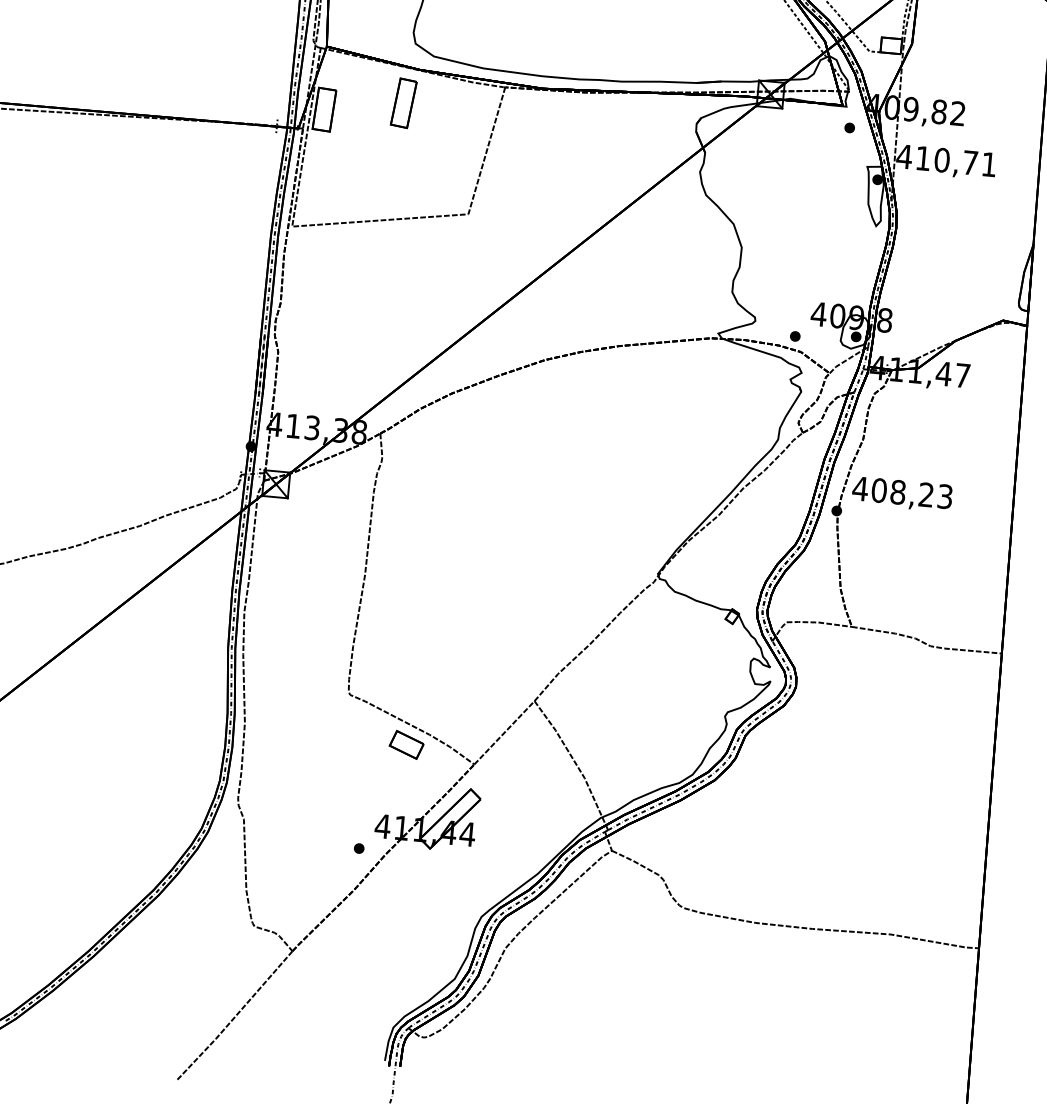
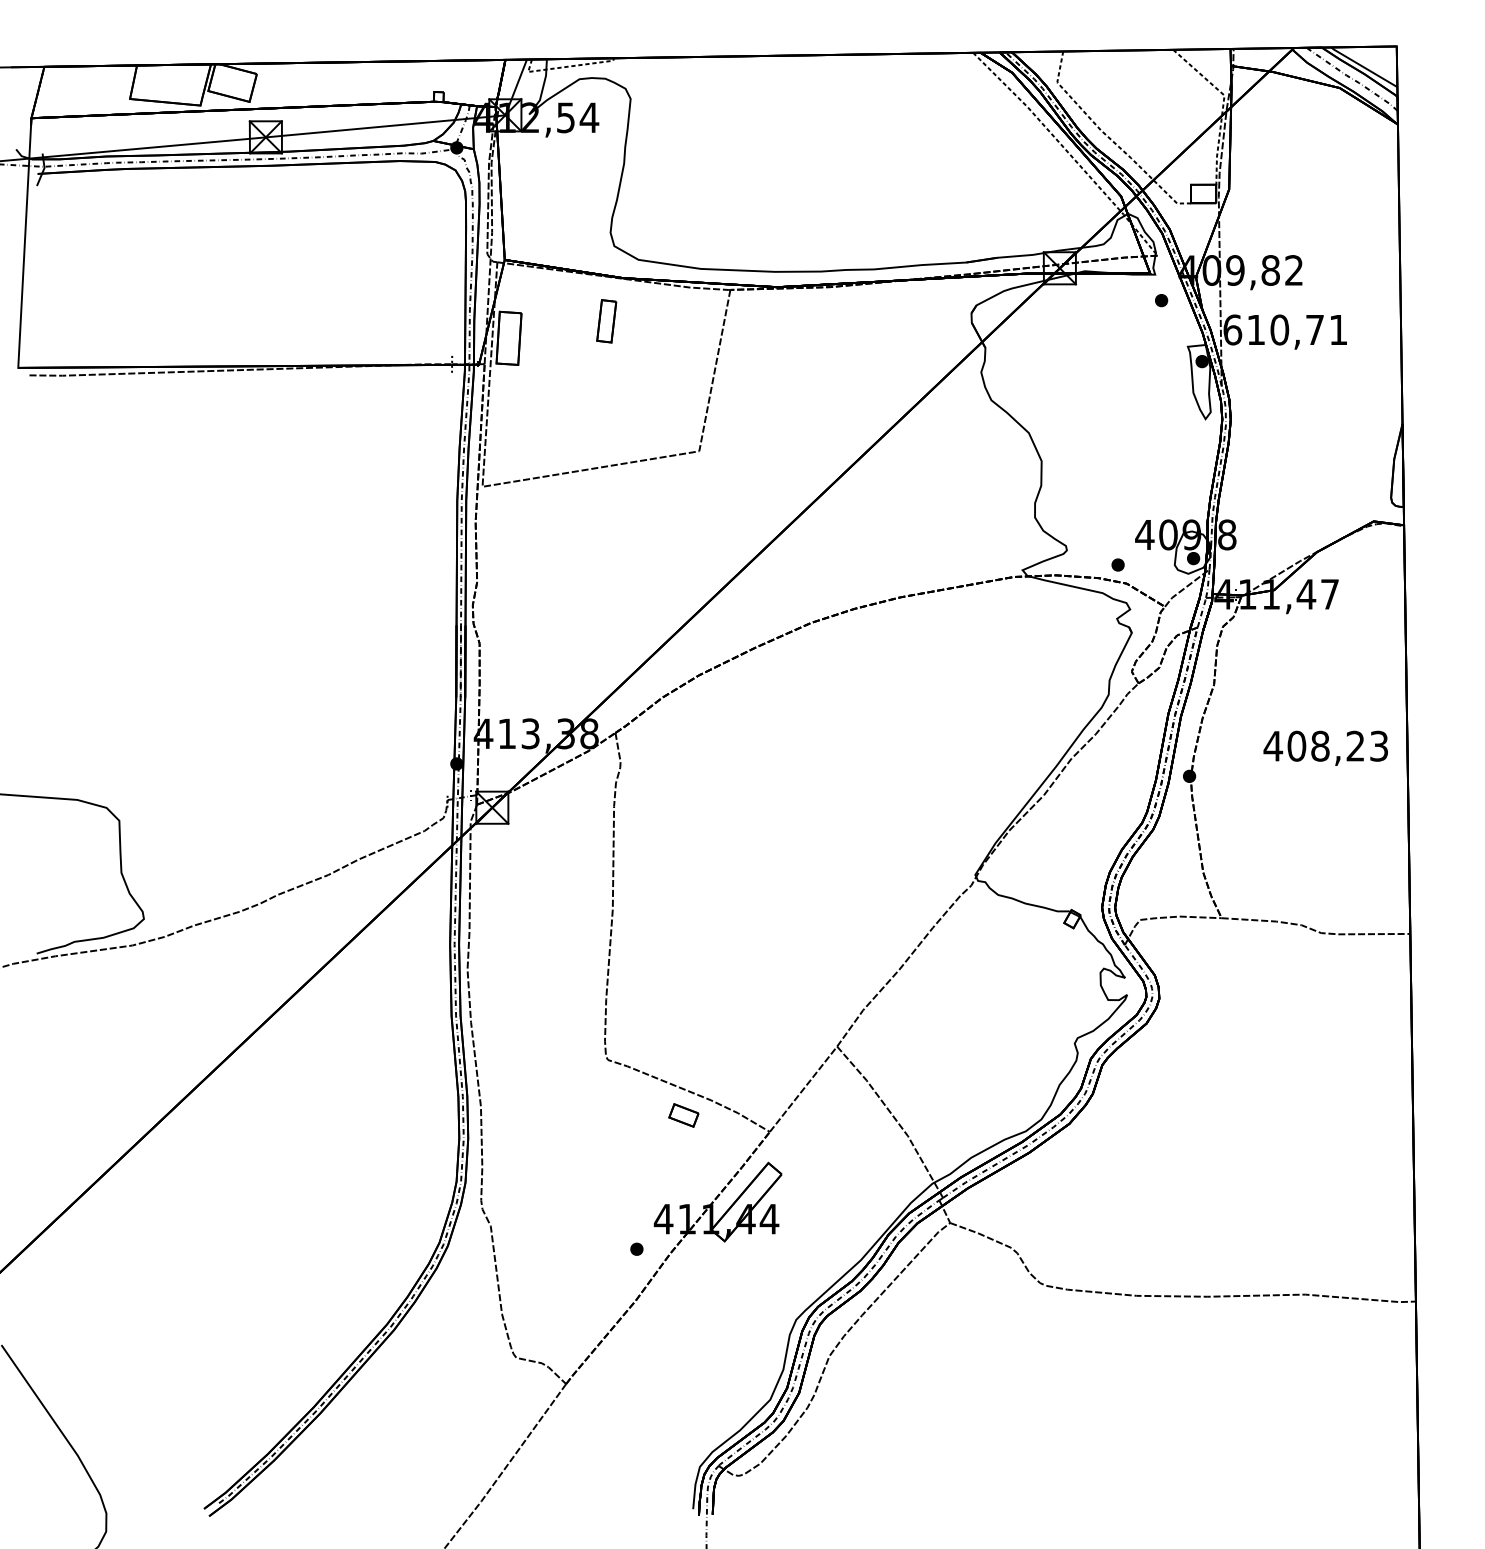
part: (403, 103) -> (606, 321), size x0.7
text: (904, 156) -> (1232, 329), 410,71 -> 610,71
text: (902, 493) -> (1325, 747), moved
part: (406, 744) -> (683, 1115), size x0.7

